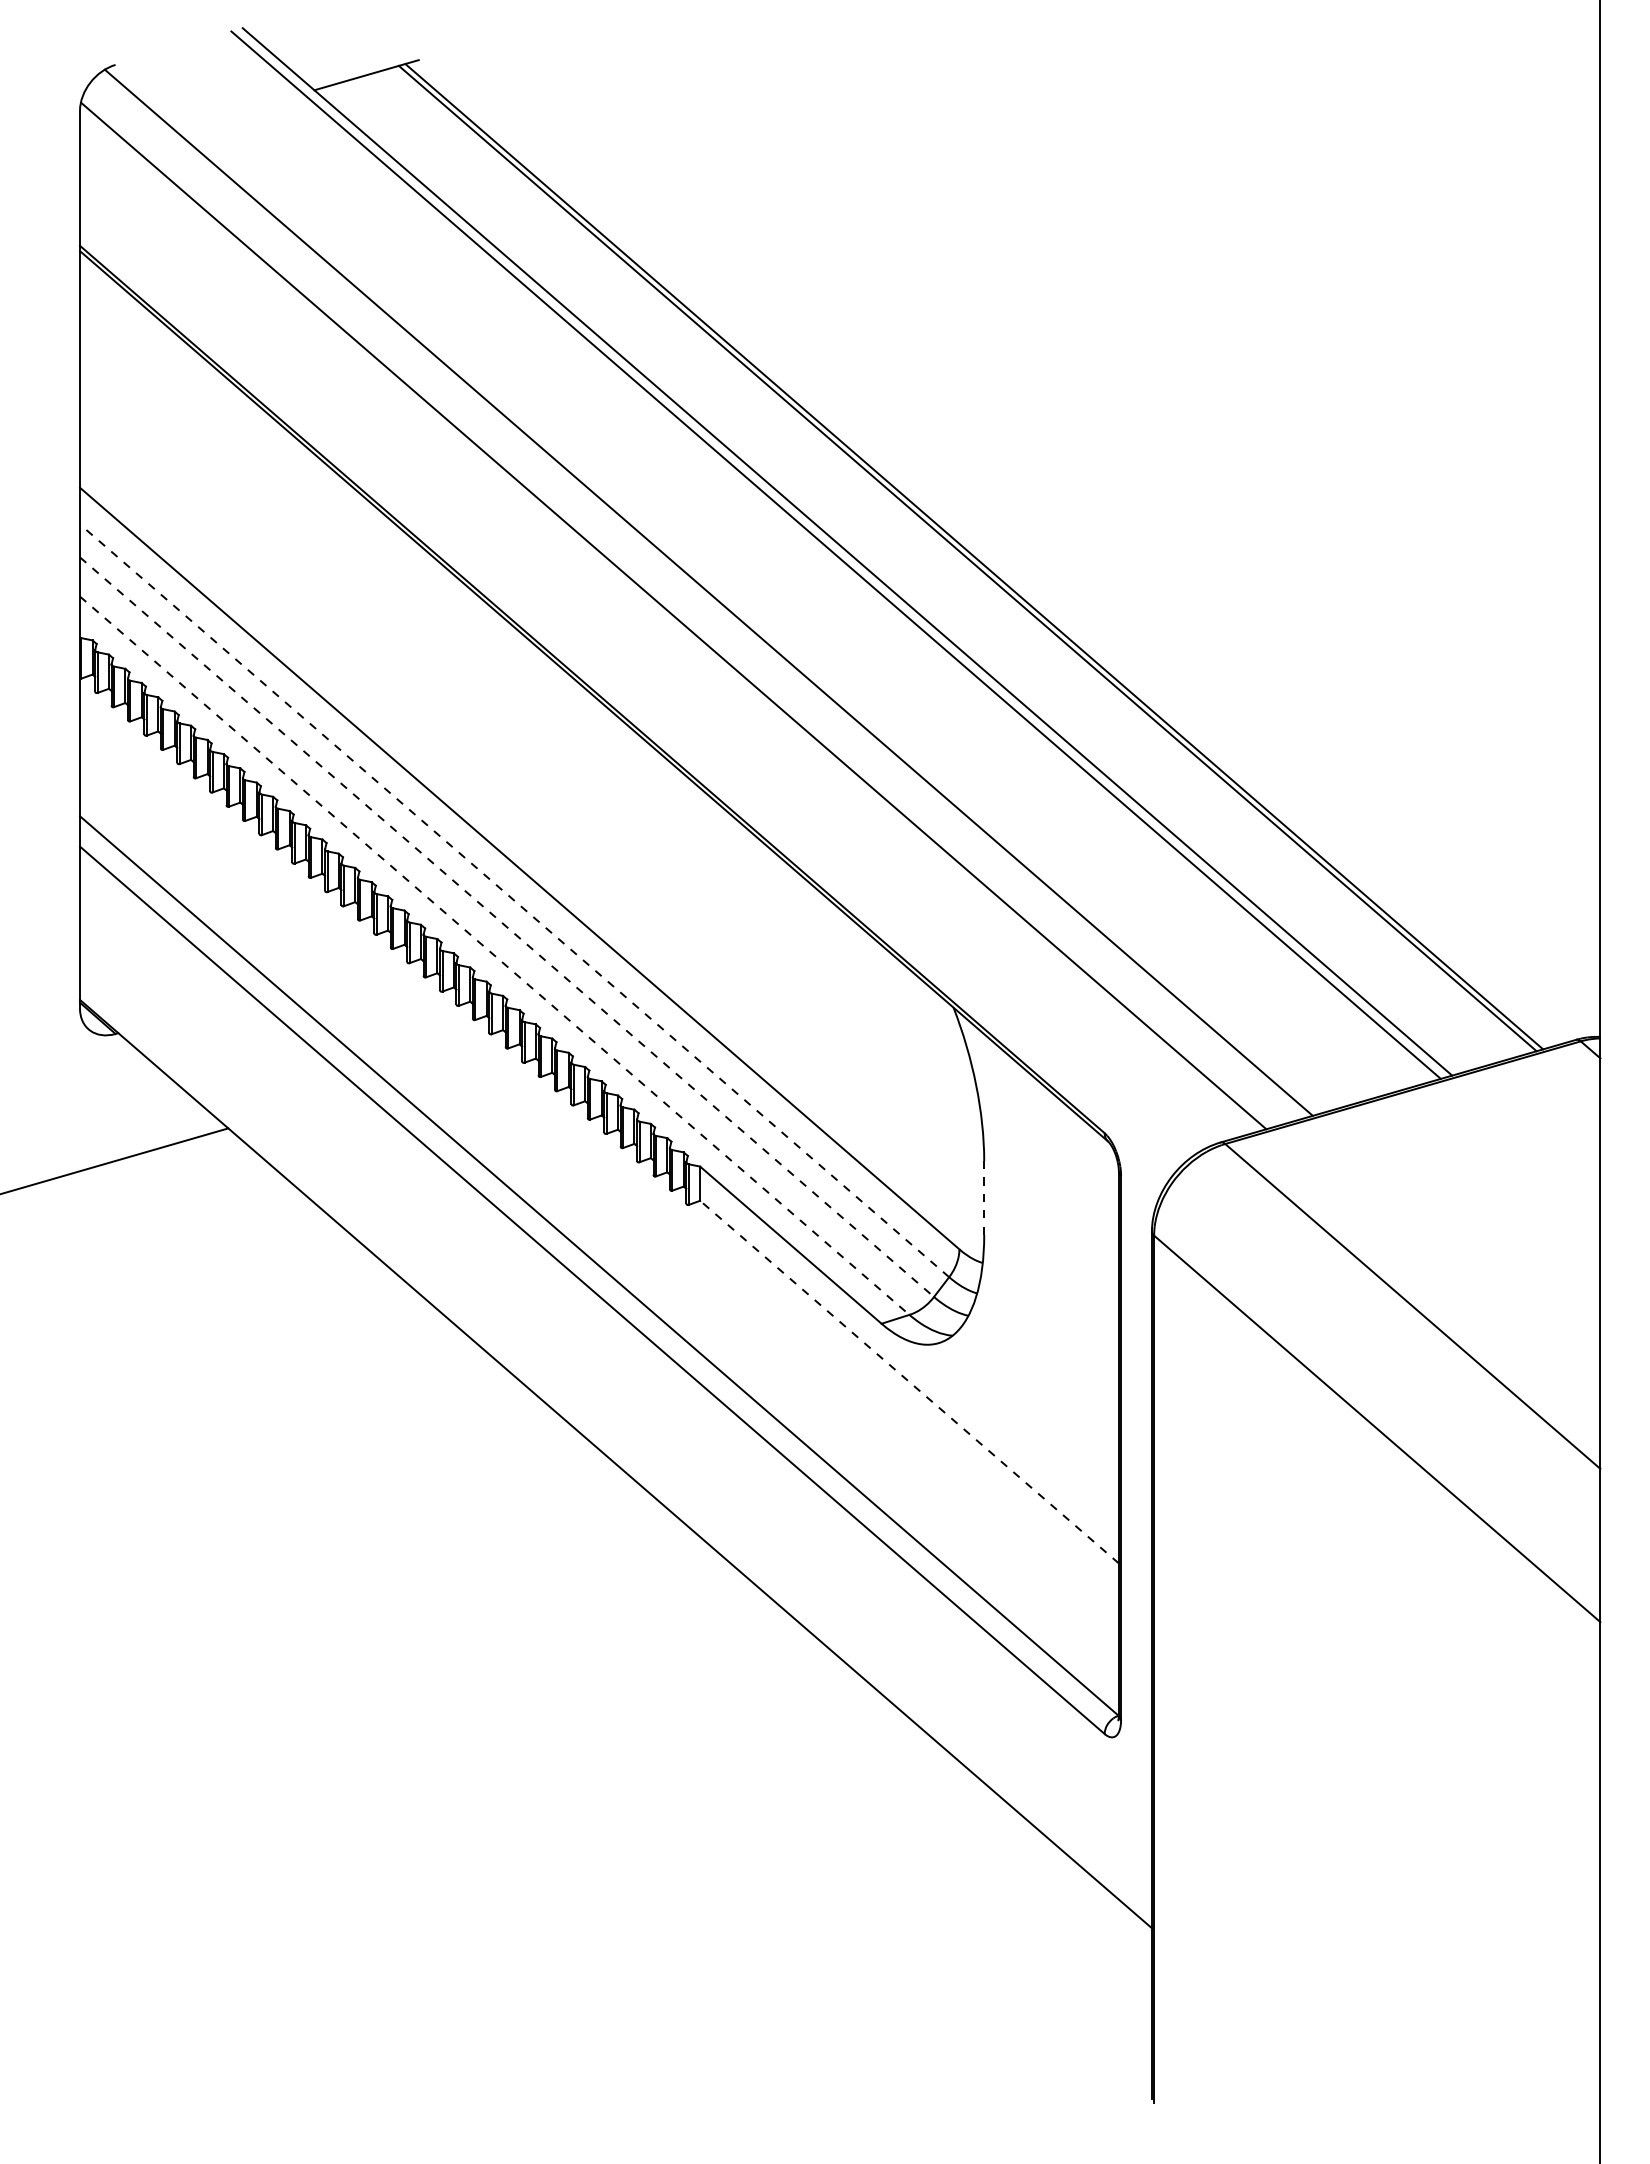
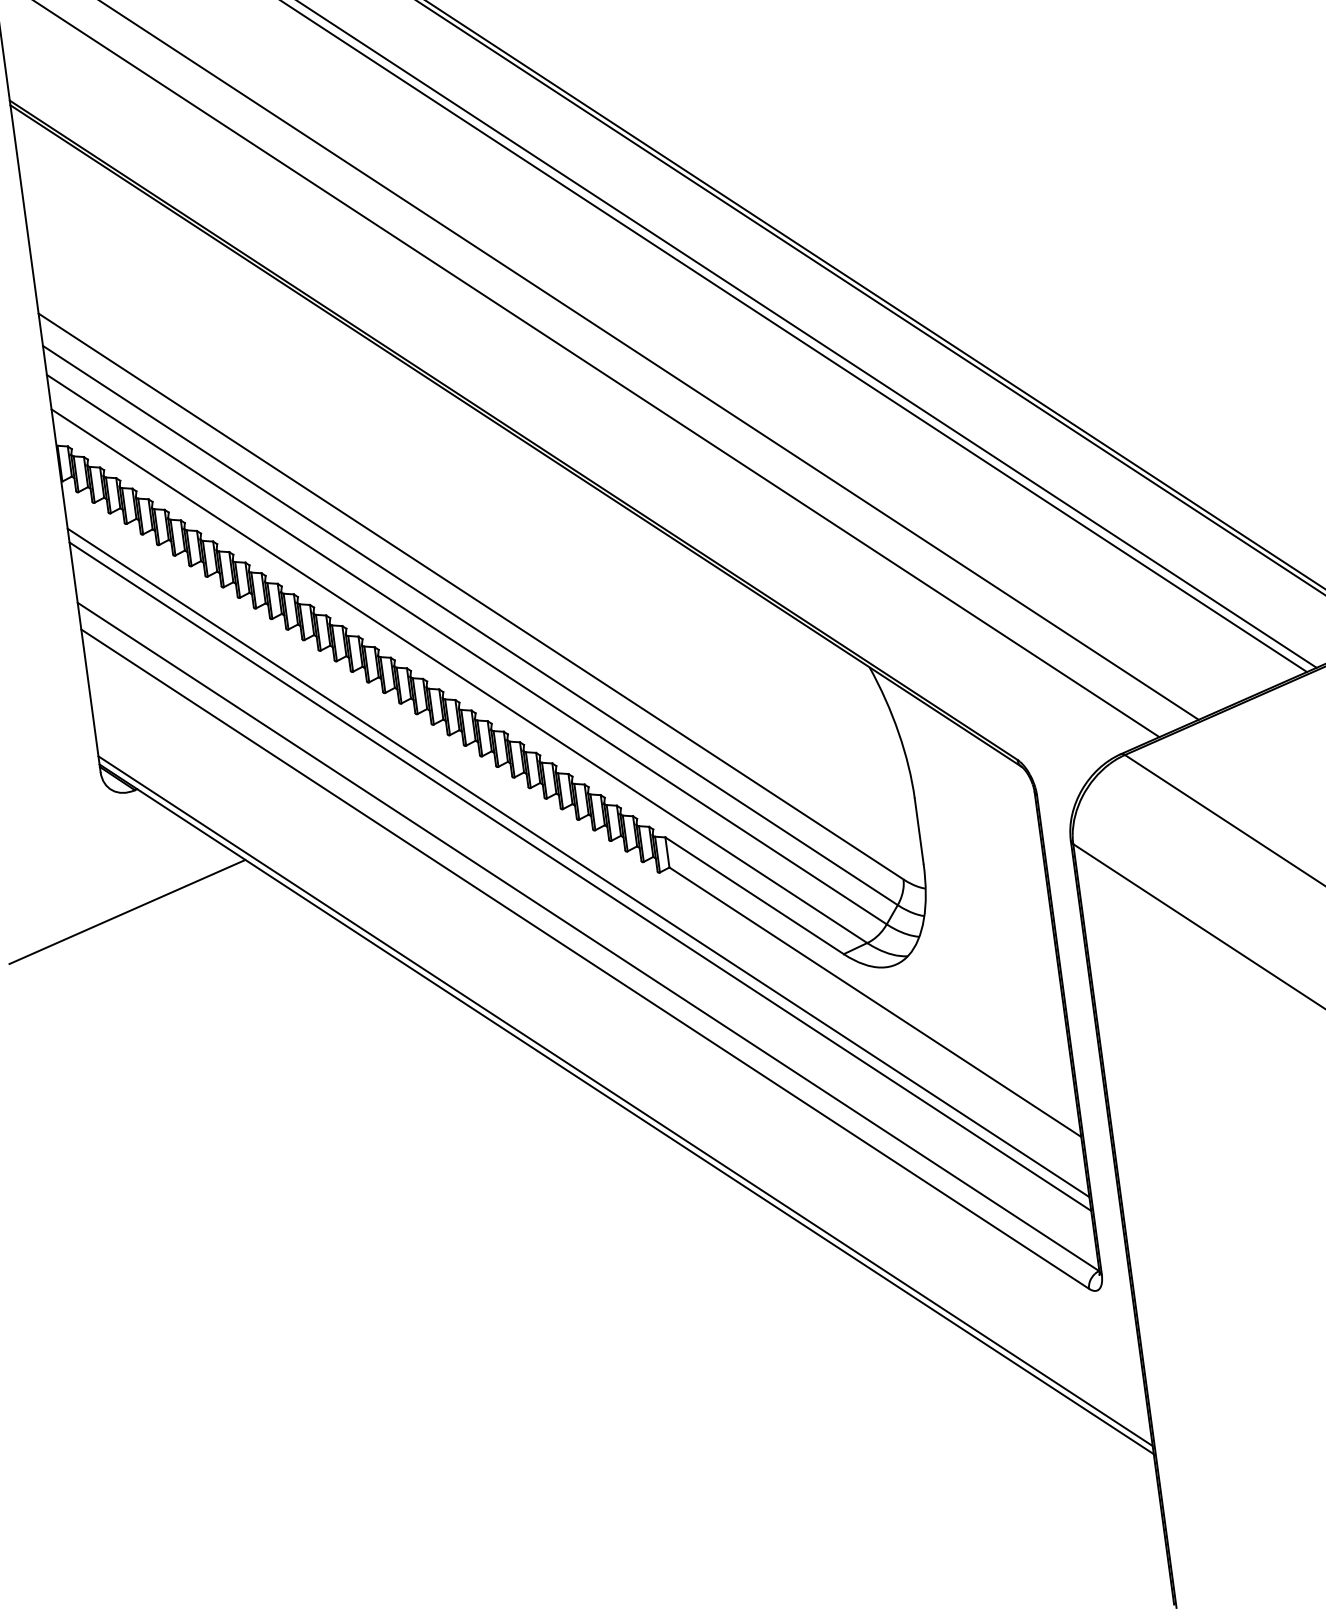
line: (514, 900) -> (470, 625), dashed -> solid
line: (507, 927) -> (467, 649), dashed -> solid
line: (494, 955) -> (459, 676), dashed -> solid
line: (599, 1181) -> (578, 862), added
line: (599, 1197) -> (580, 876), added
line: (984, 1197) -> (919, 830), dashed -> solid
line: (909, 1382) -> (875, 1002), dashed -> solid
line: (615, 1454) -> (625, 1100), added

